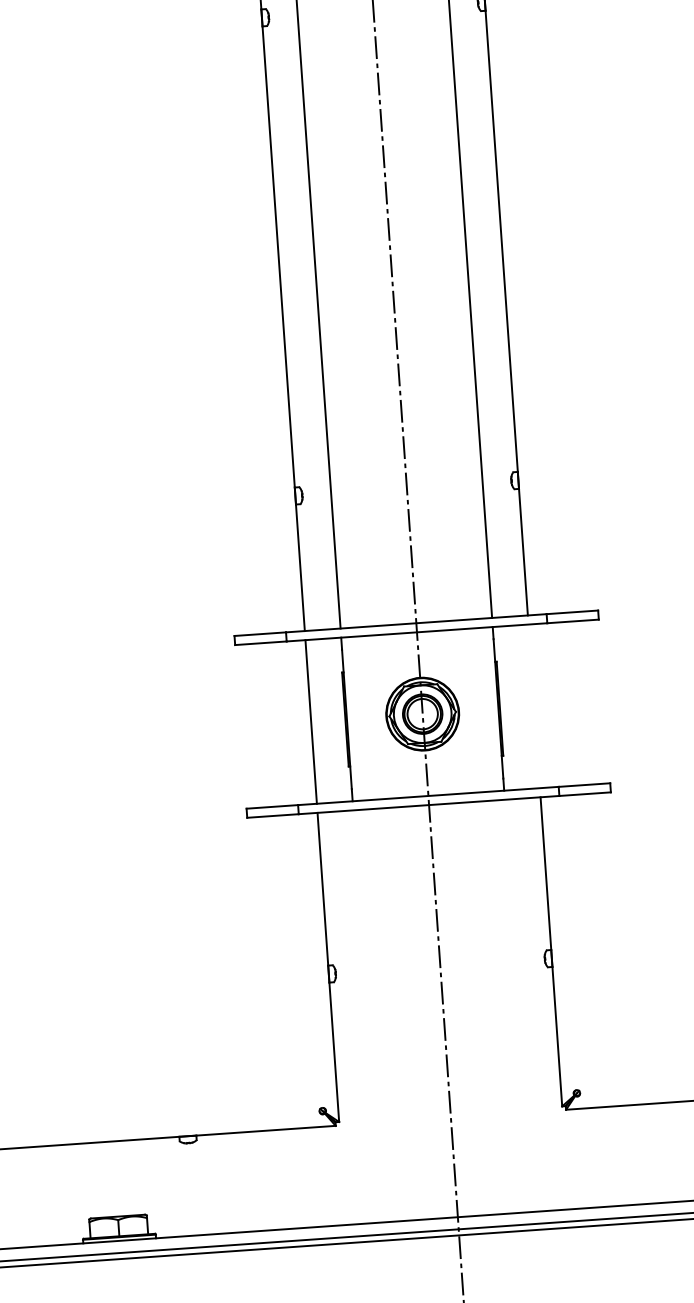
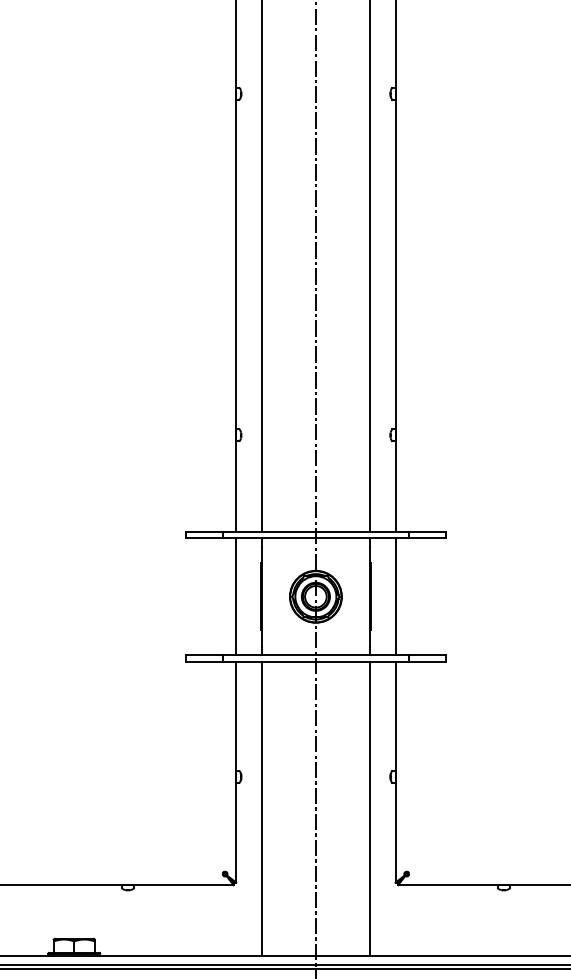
line: (534, 705) -> (395, 596), added
line: (519, 1005) -> (370, 808), added
line: (367, 1015) -> (261, 808), added

